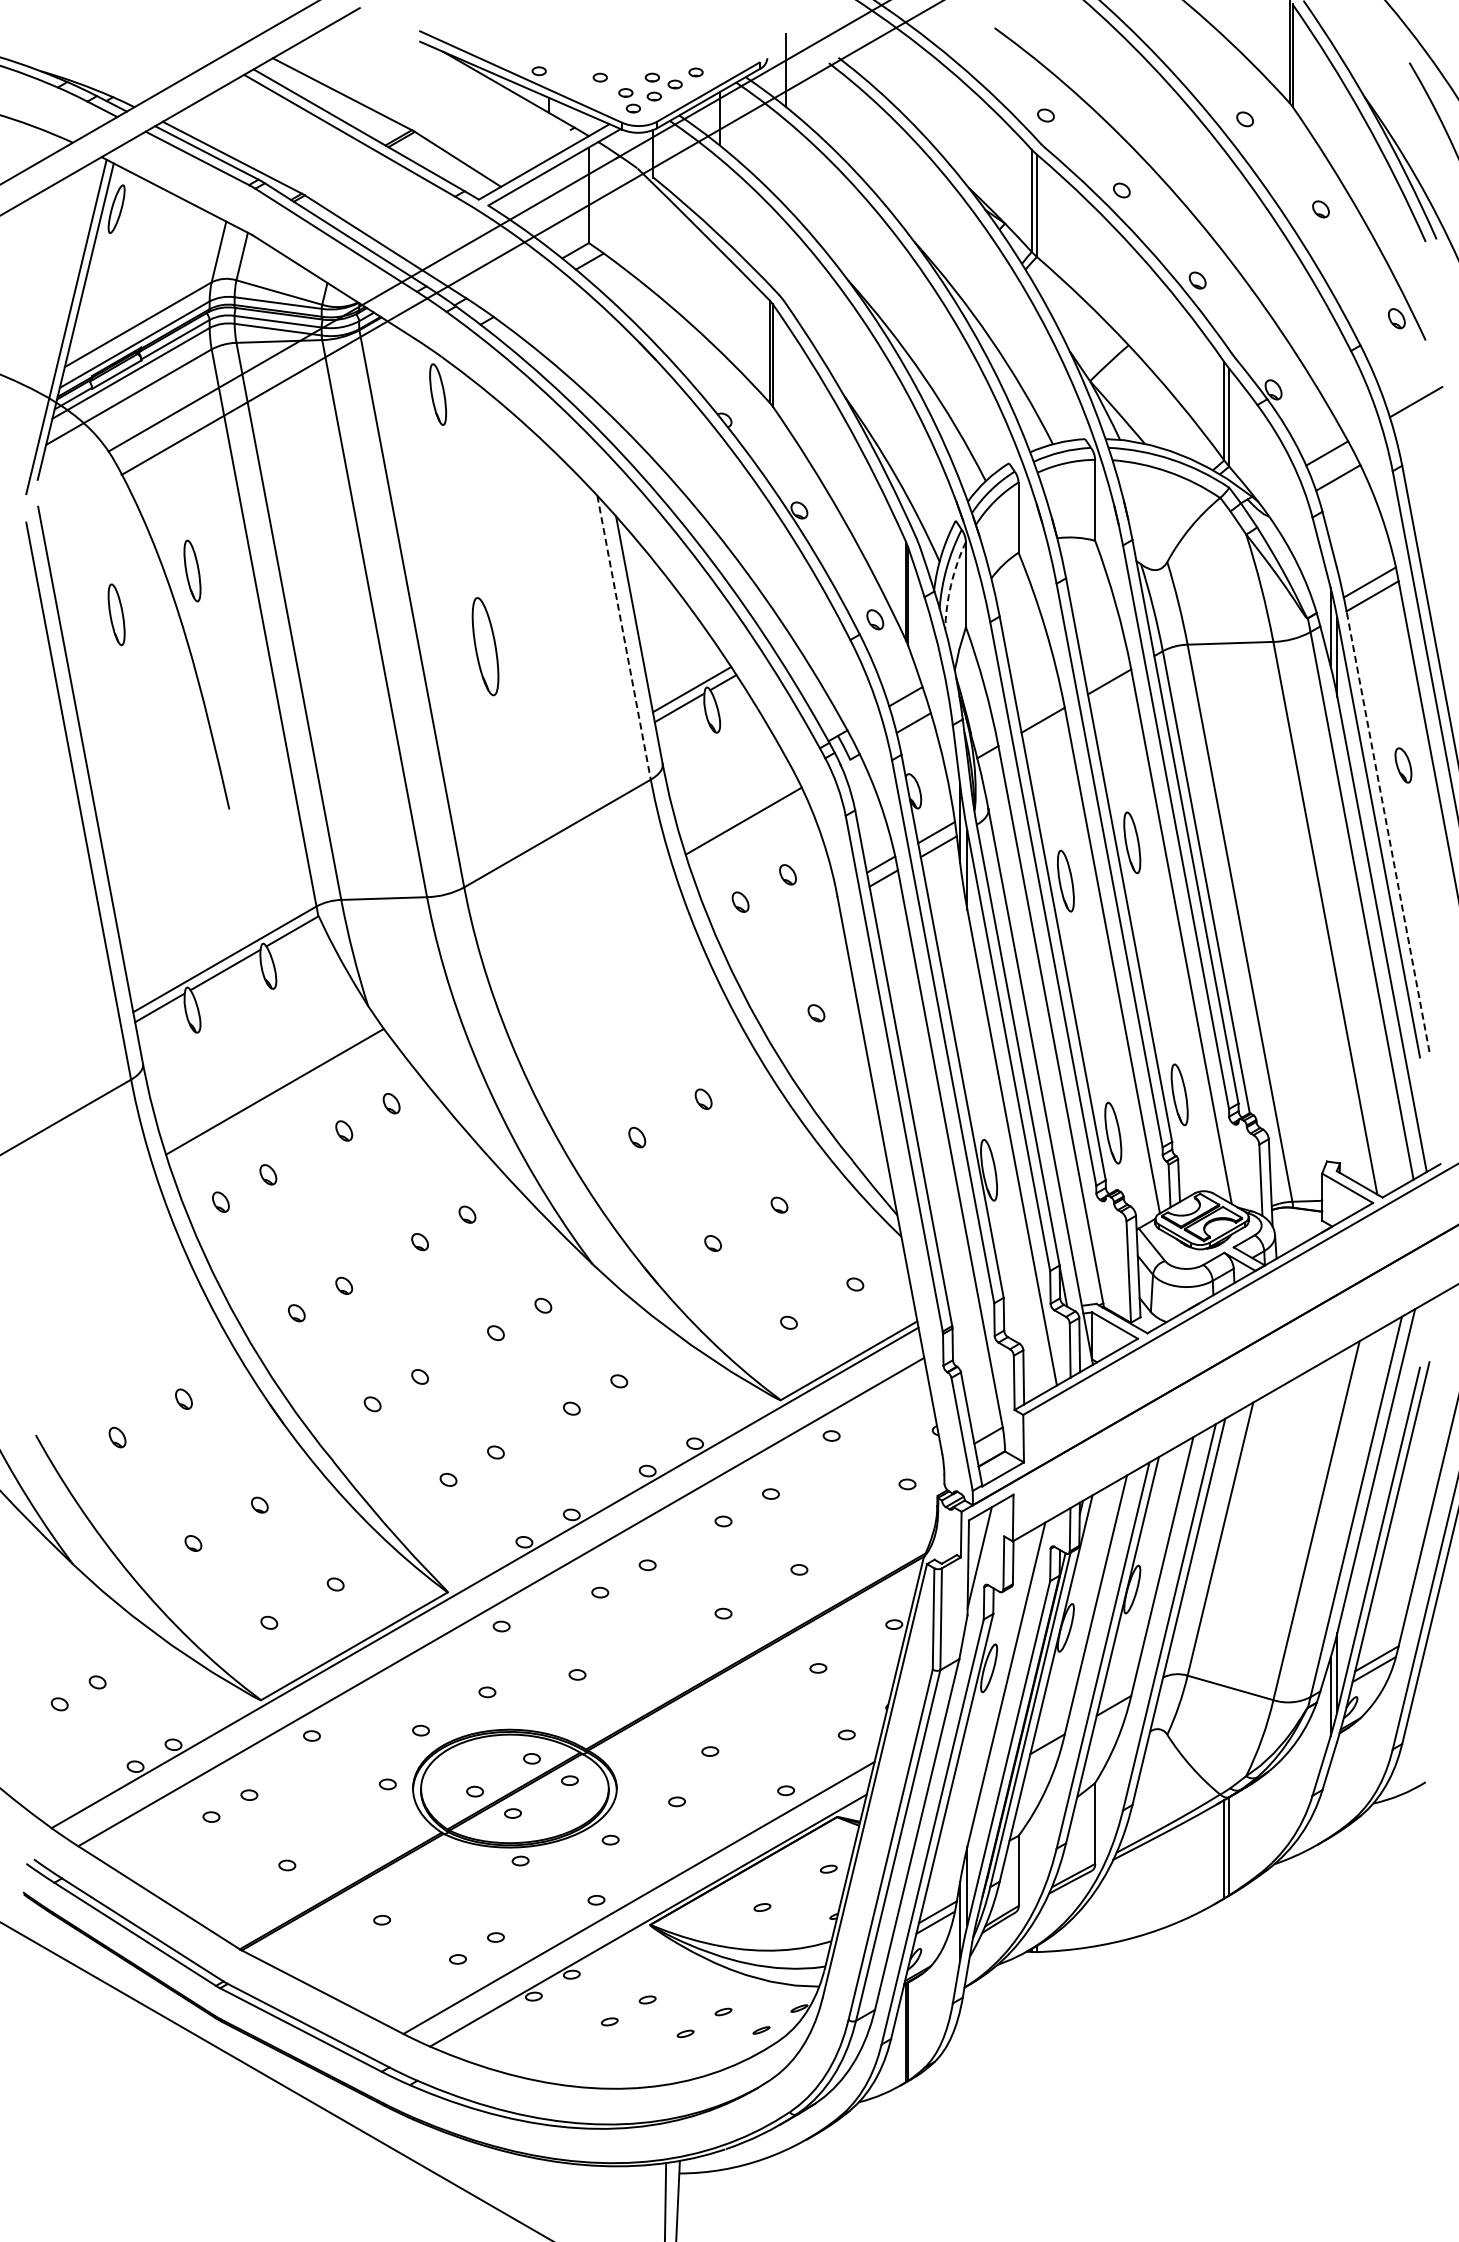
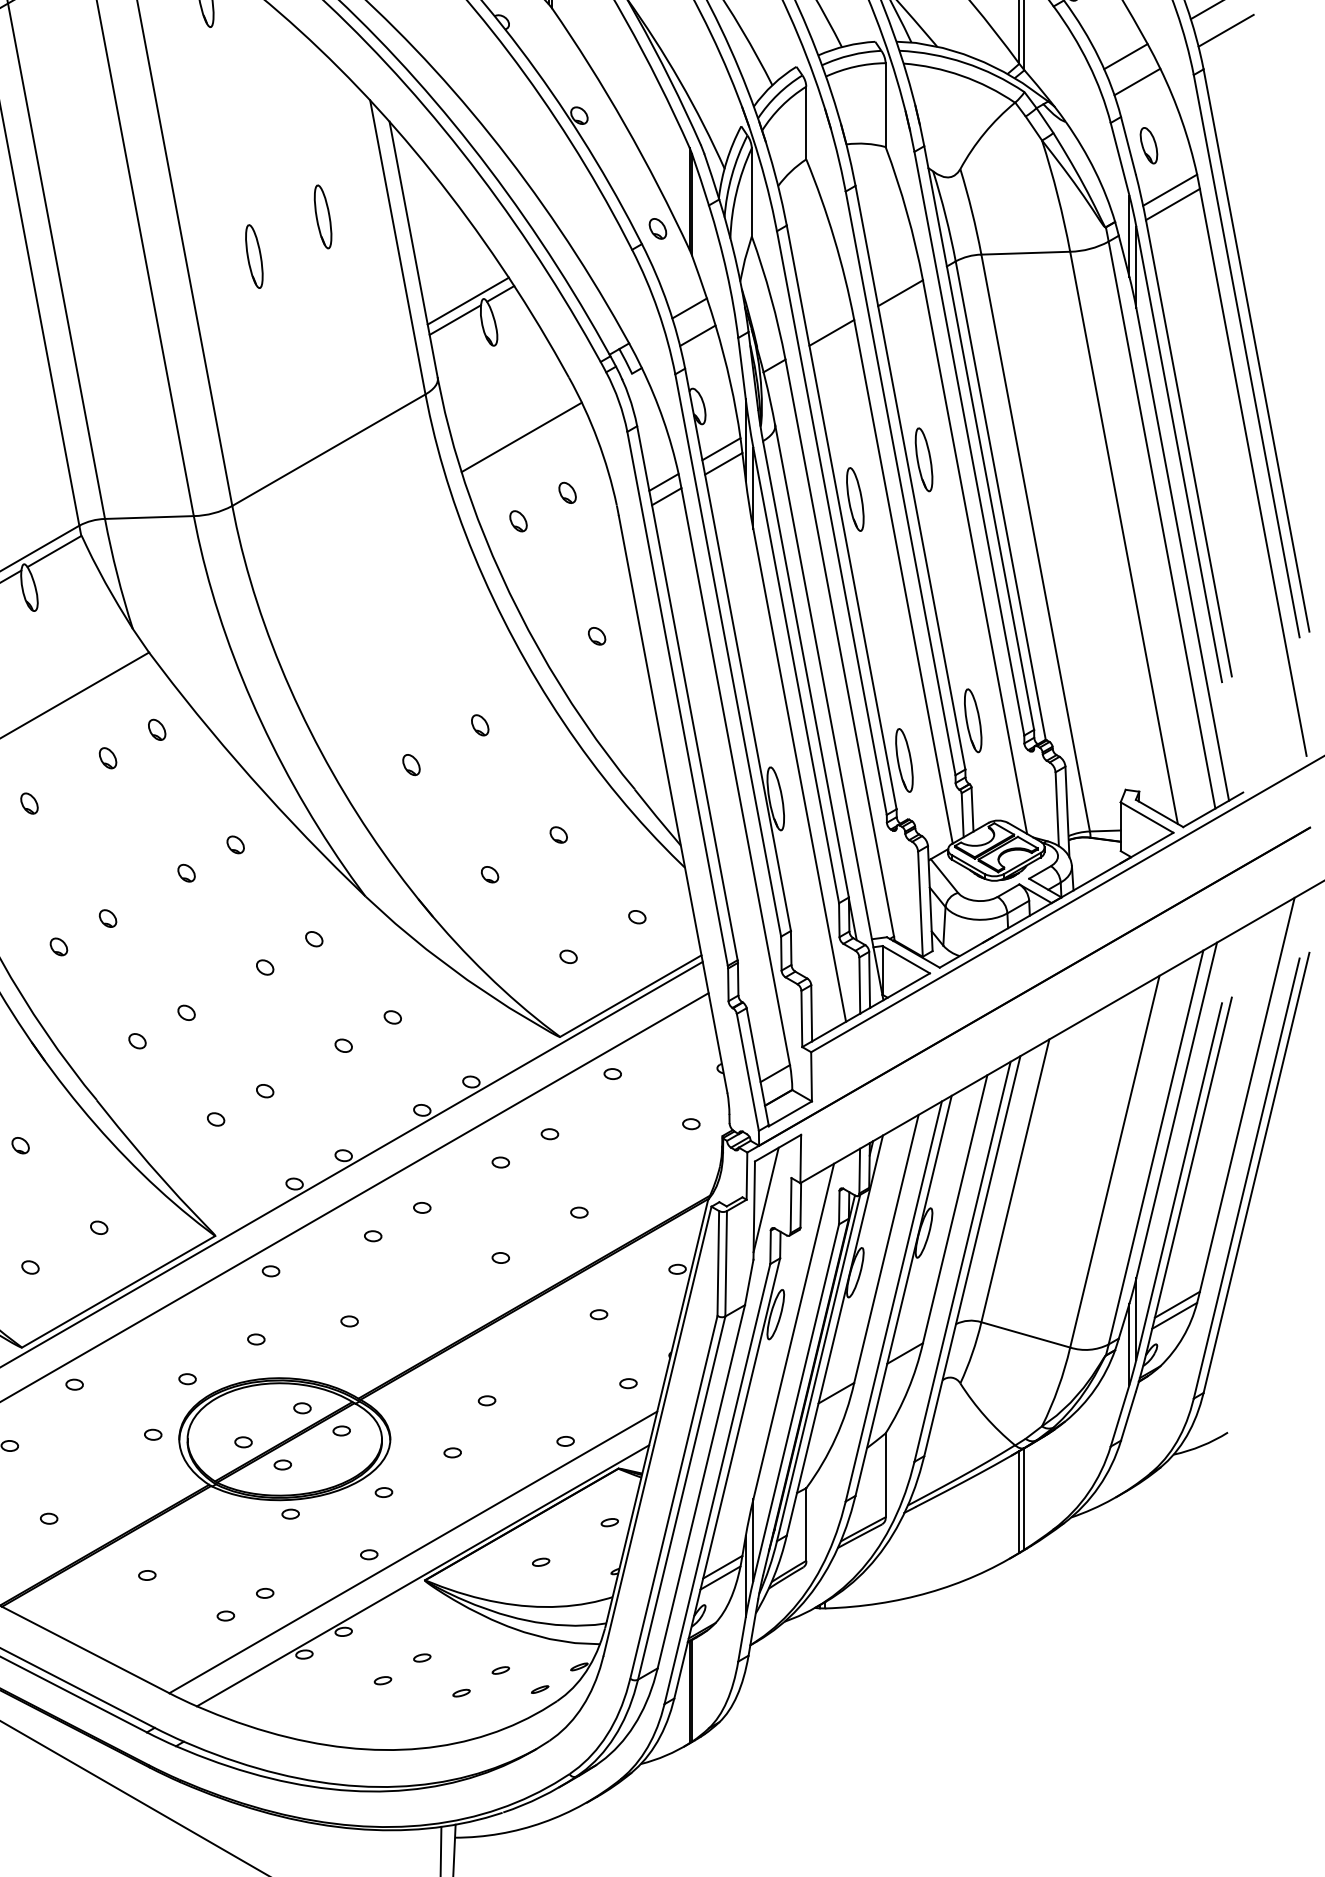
line: (1423, 428) -> (1225, 30), added
arc: (951, 584) -> (736, 192), dashed -> solid
part: (551, 608) -> (322, 217), added
line: (624, 638) -> (398, 248), dashed -> solid
part: (485, 646) -> (254, 256), size x0.62
part: (1403, 765) -> (1149, 145), moved
line: (1388, 832) -> (1189, 449), dashed -> solid

